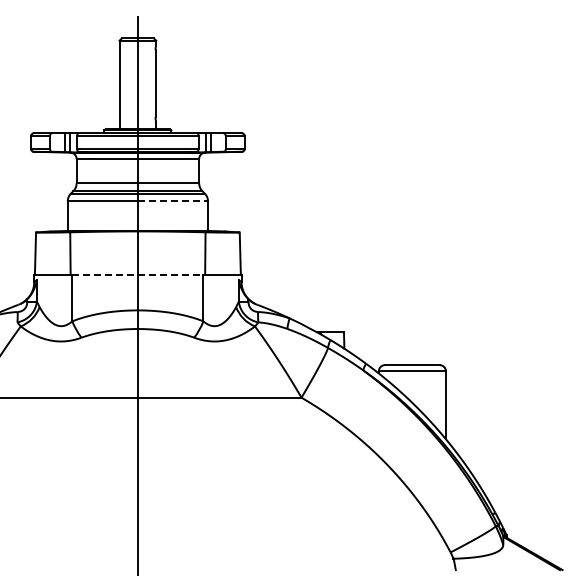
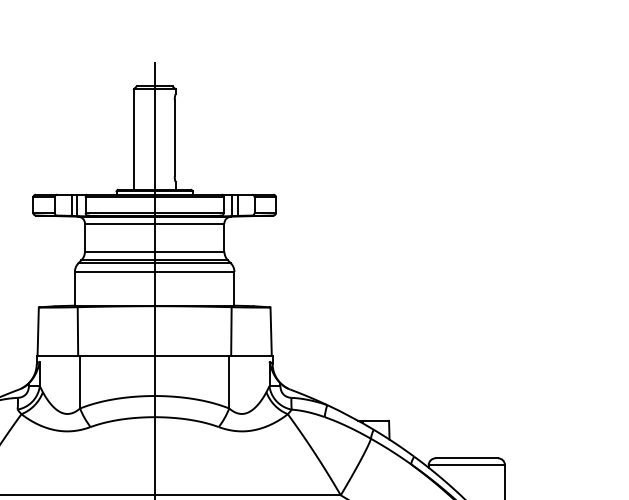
line: (173, 201) -> (195, 272), dashed -> solid
line: (137, 274) -> (154, 355), dashed -> solid

